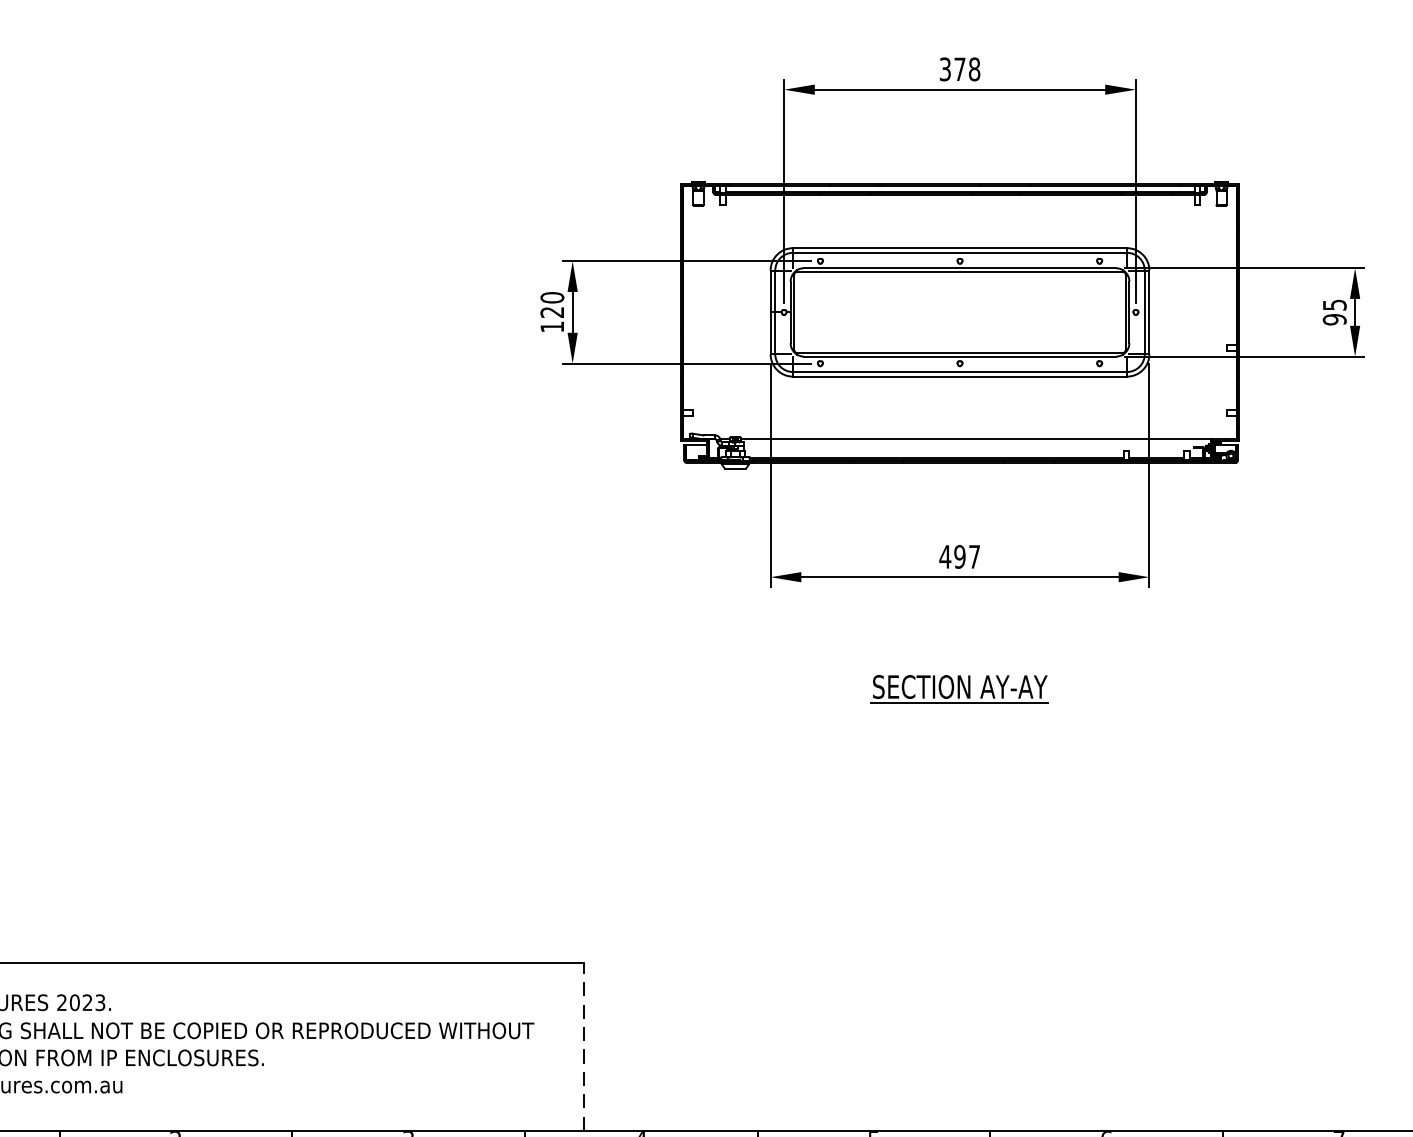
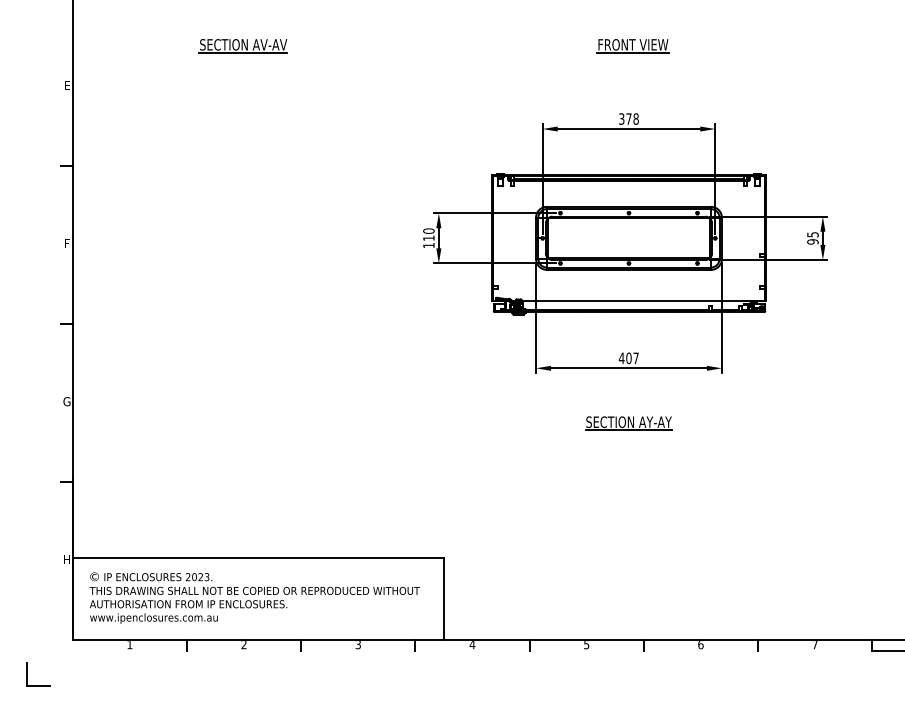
text: (551, 312) -> (428, 238), 120 -> 110
text: (959, 557) -> (628, 358), 497 -> 407
line: (584, 1046) -> (444, 598), dashed -> solid

